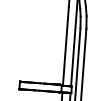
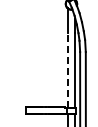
line: (65, 45) -> (67, 69), solid -> dashed

